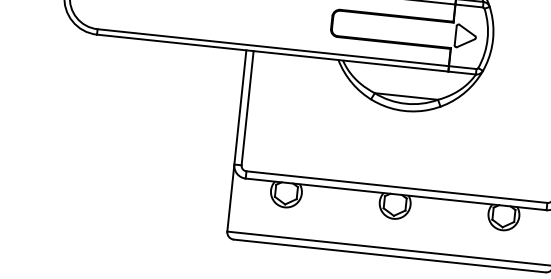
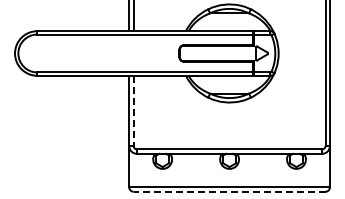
line: (247, 109) -> (133, 111), solid -> dashed
line: (389, 255) -> (229, 191), solid -> dashed

